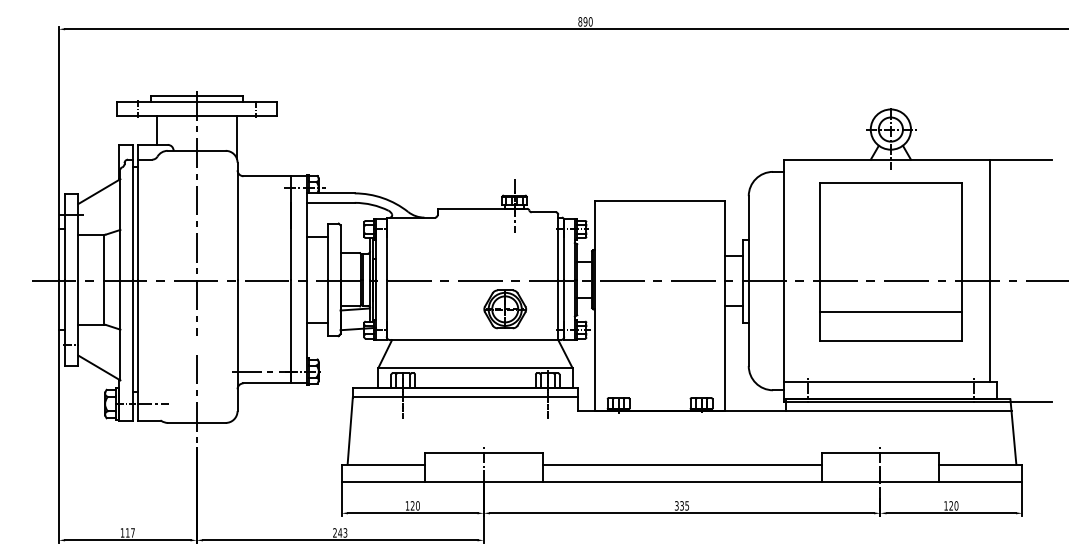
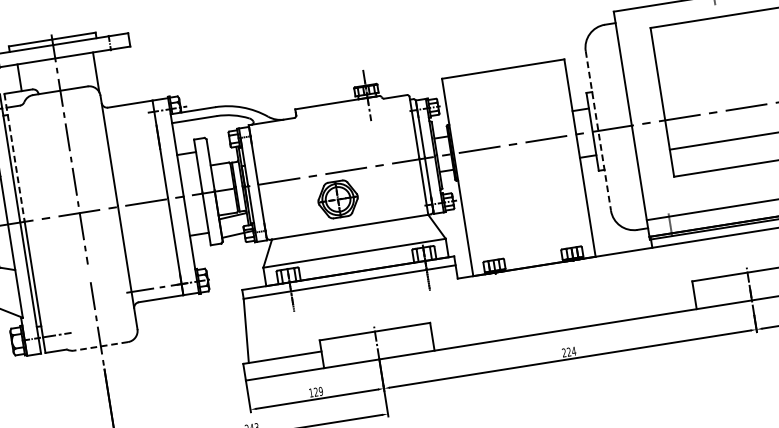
line: (138, 212) -> (14, 157), solid -> dashed
line: (748, 281) -> (598, 131), solid -> dashed
part: (505, 309) -> (338, 199), moved
line: (196, 422) -> (100, 346), solid -> dashed
line: (681, 464) -> (562, 313), removed
text: (417, 505) -> (320, 391), 120 -> 129
text: (681, 505) -> (568, 351), 335 -> 224

